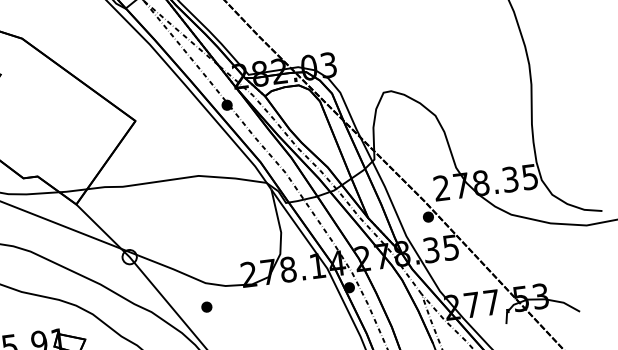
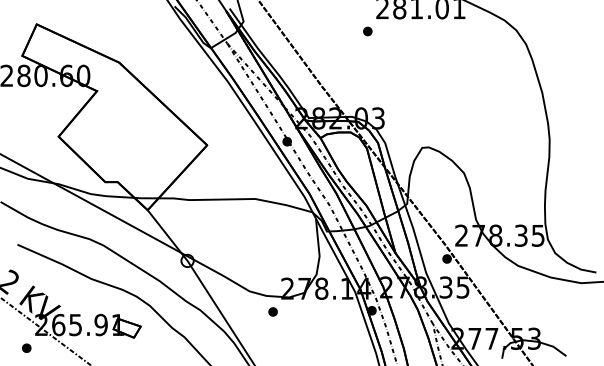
part: (206, 306) -> (272, 311), moved

